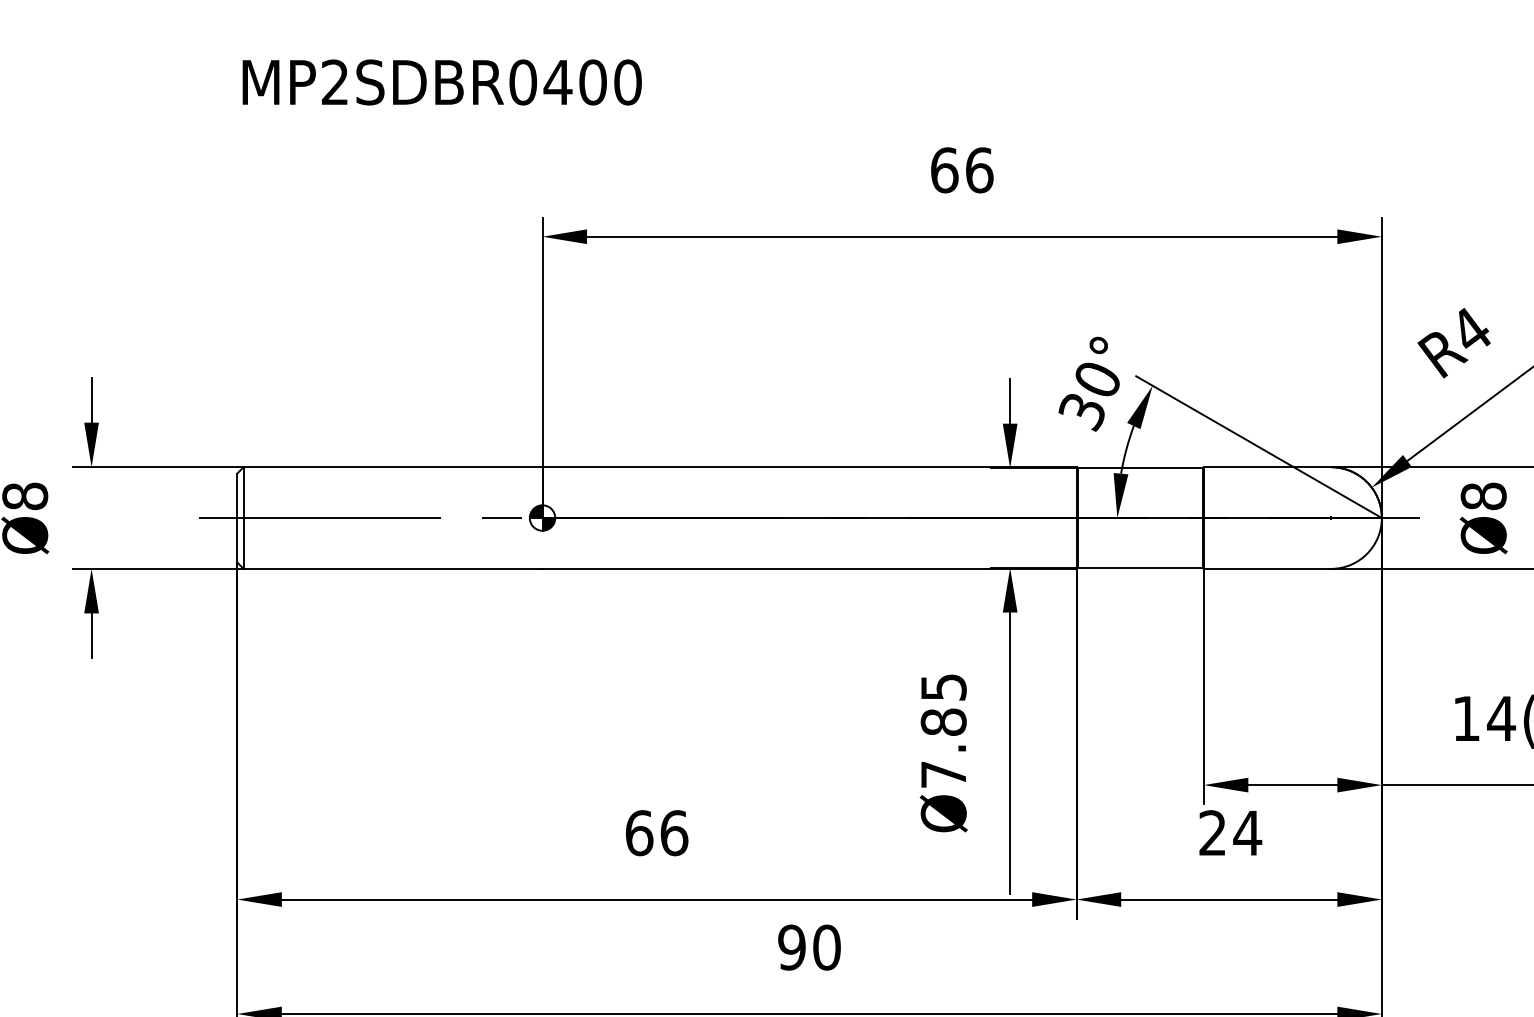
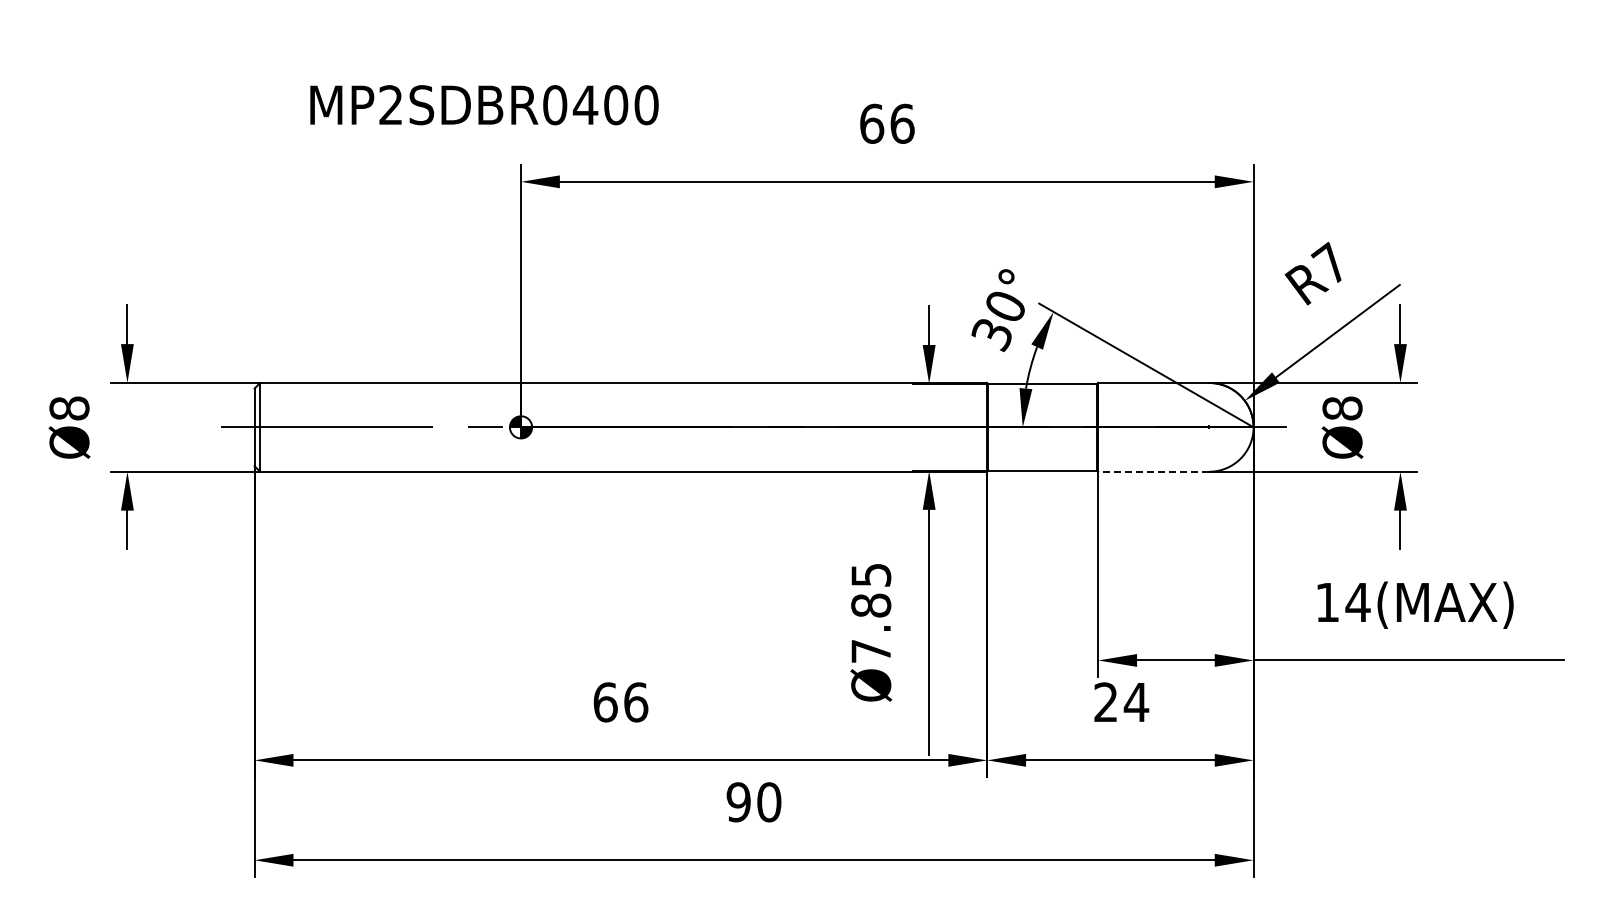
text: (442, 82) -> (484, 105), moved
text: (1468, 328) -> (1329, 261), R4 -> R7
line: (1267, 568) -> (1153, 471), solid -> dashed

